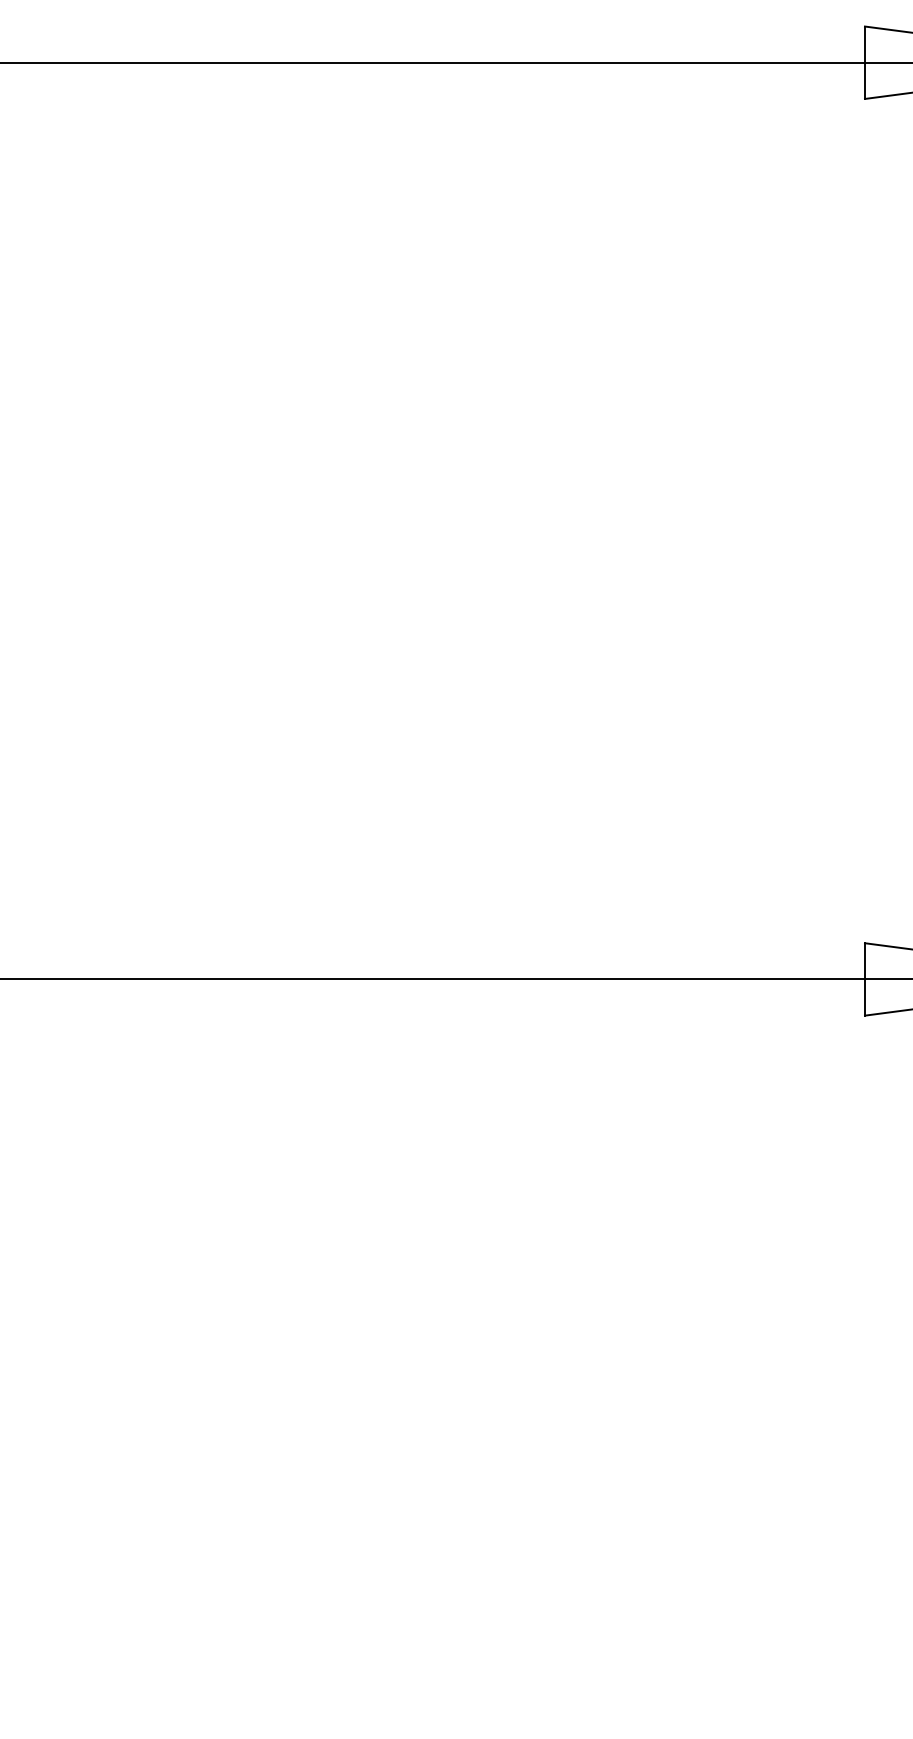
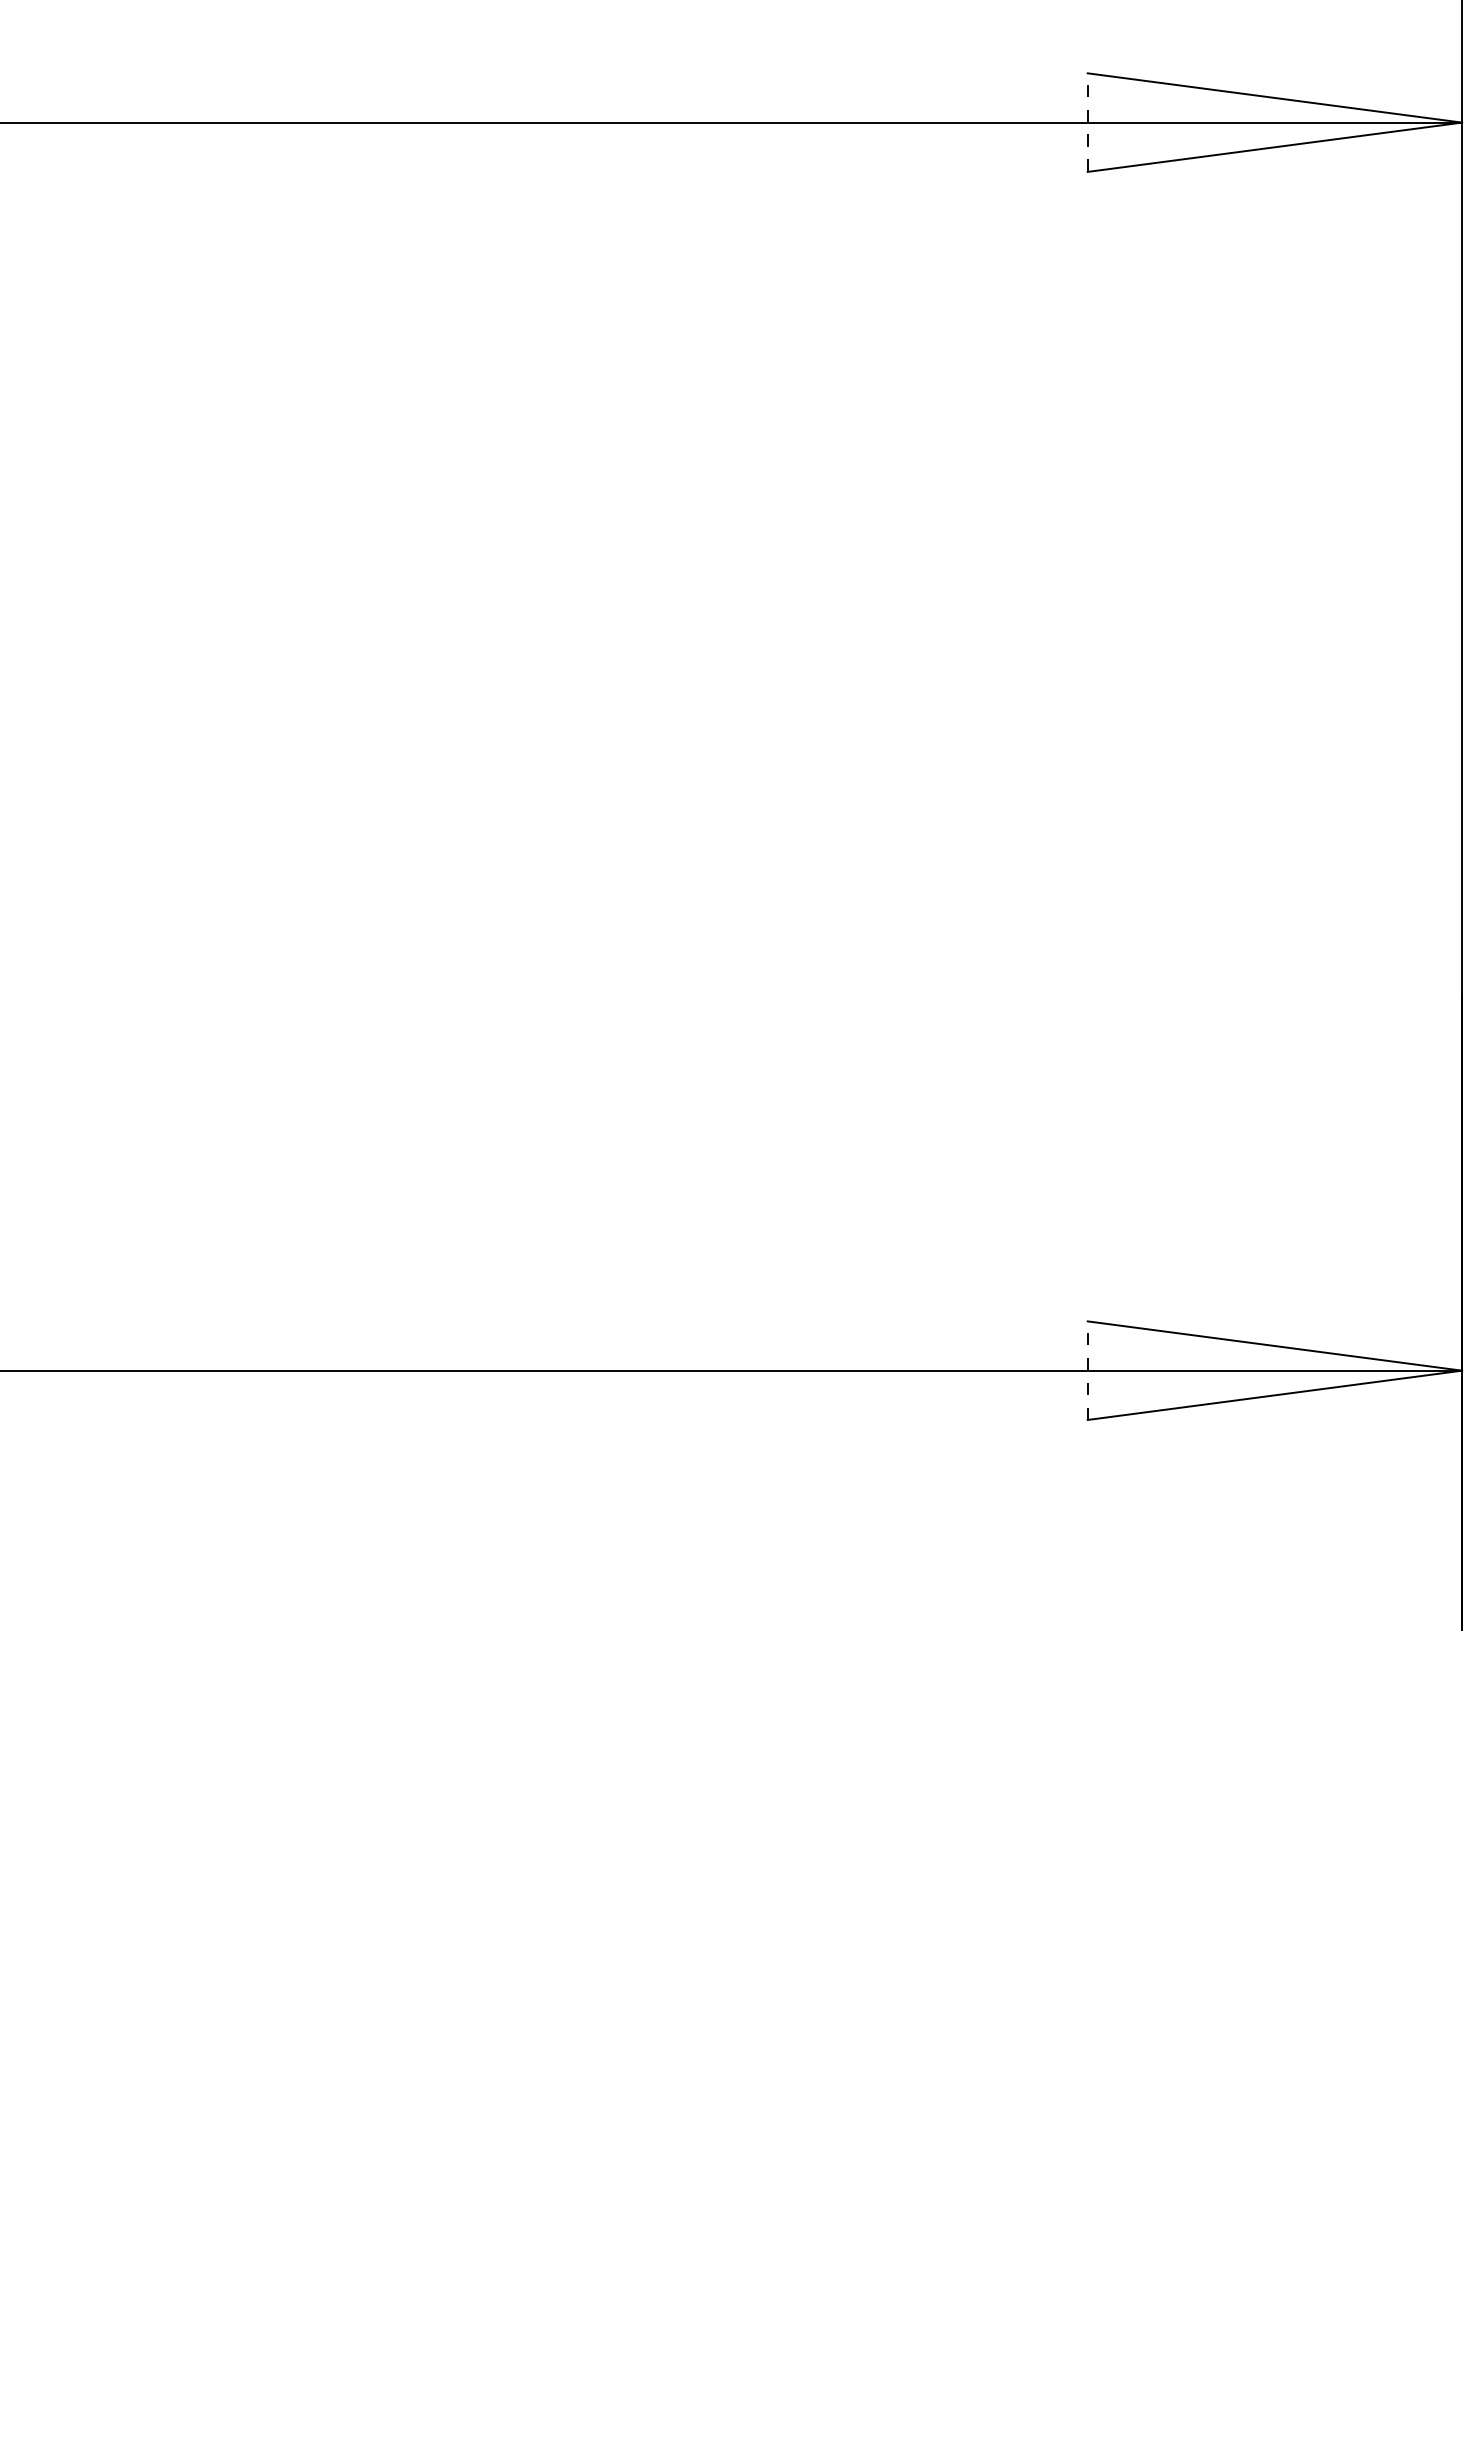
line: (864, 62) -> (1087, 122), solid -> dashed
line: (864, 979) -> (1087, 1370), solid -> dashed

